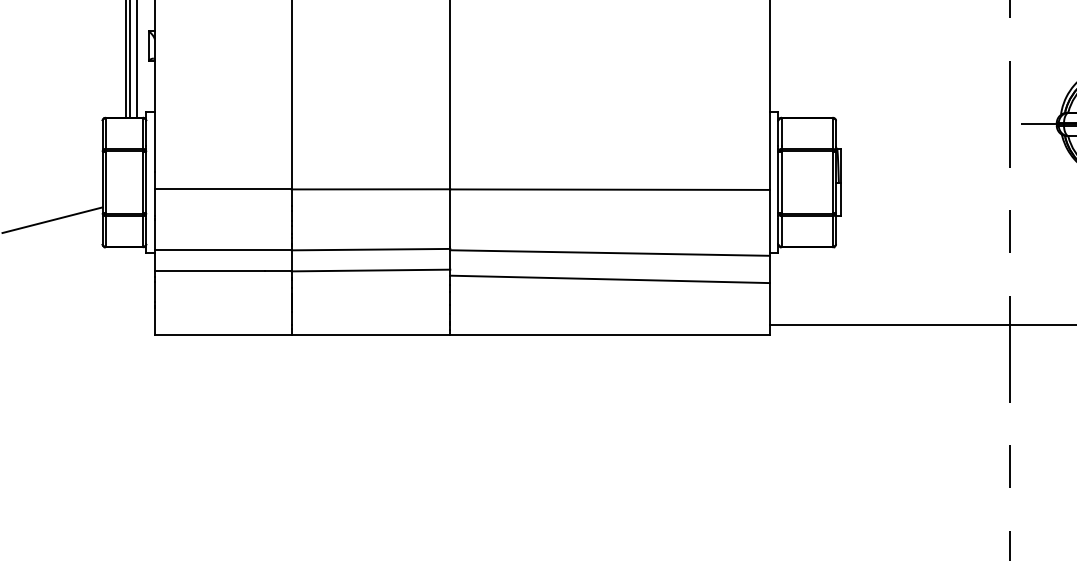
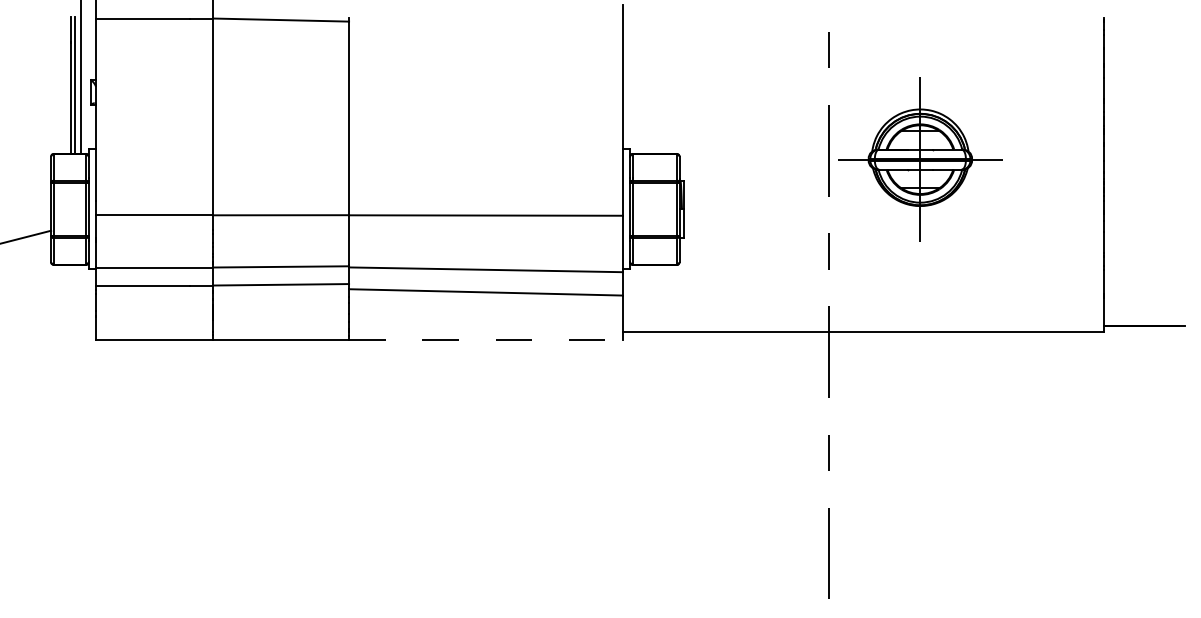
line: (609, 335) -> (485, 340), solid -> dashed

